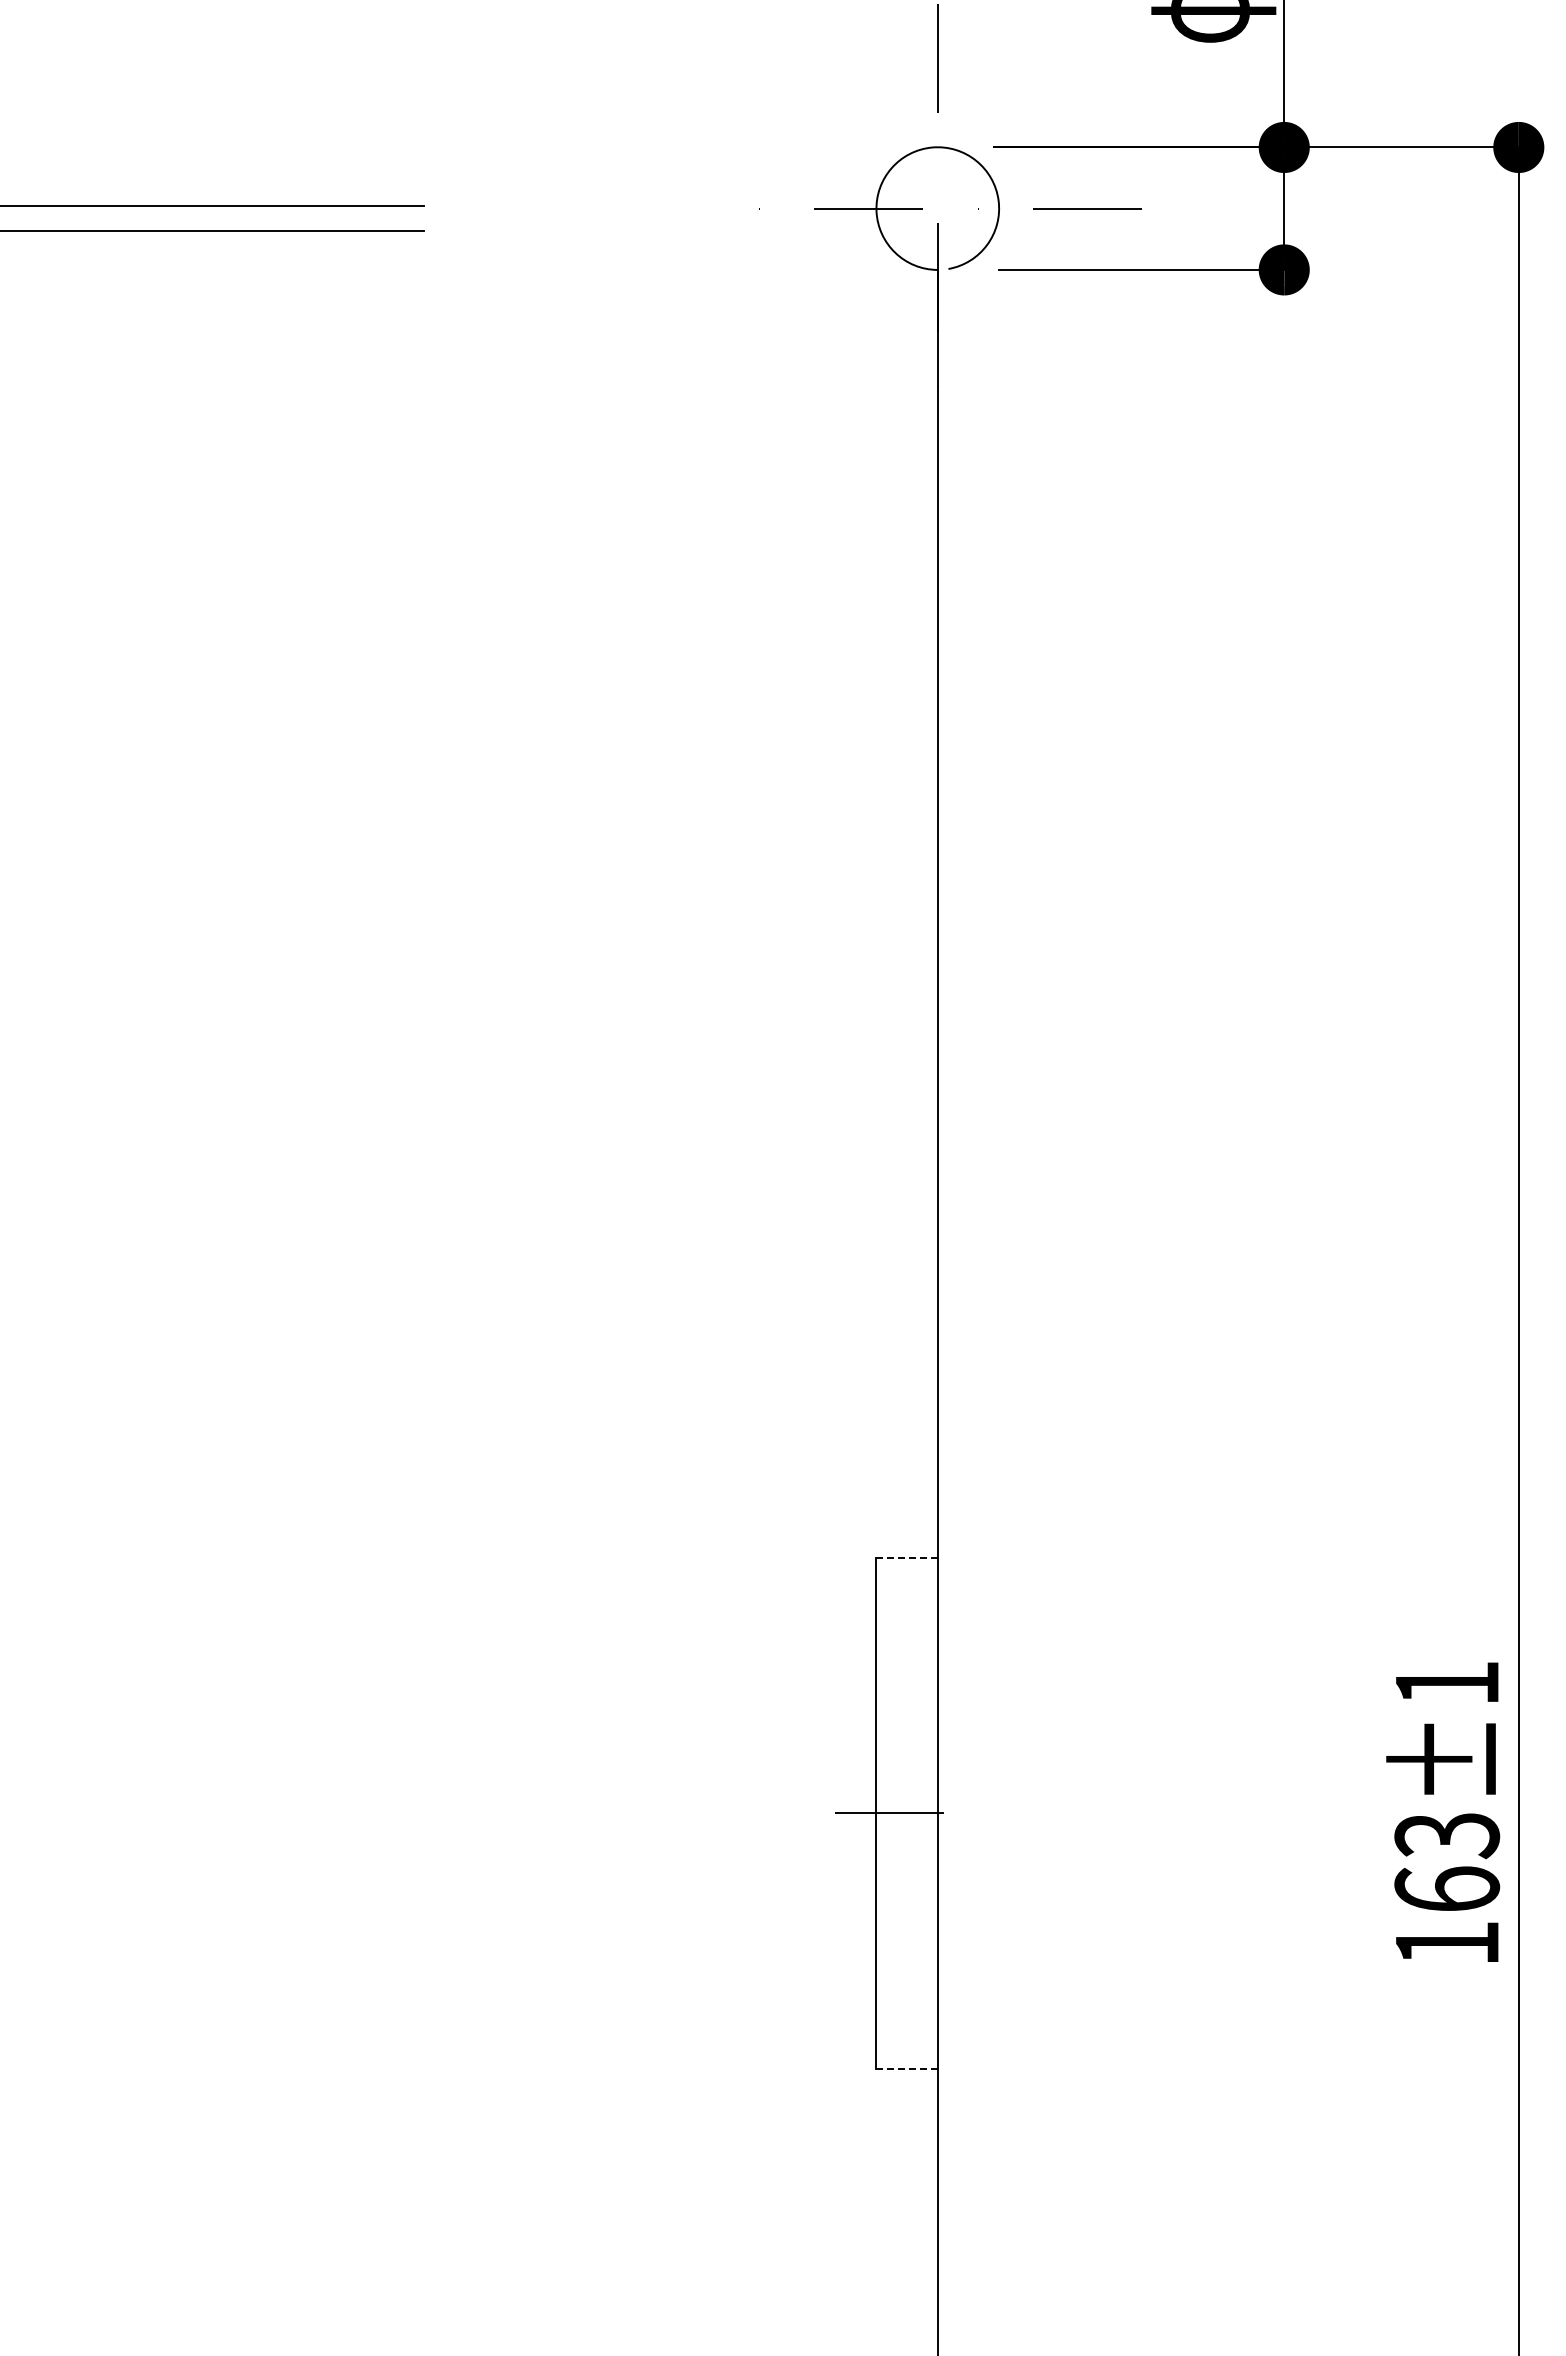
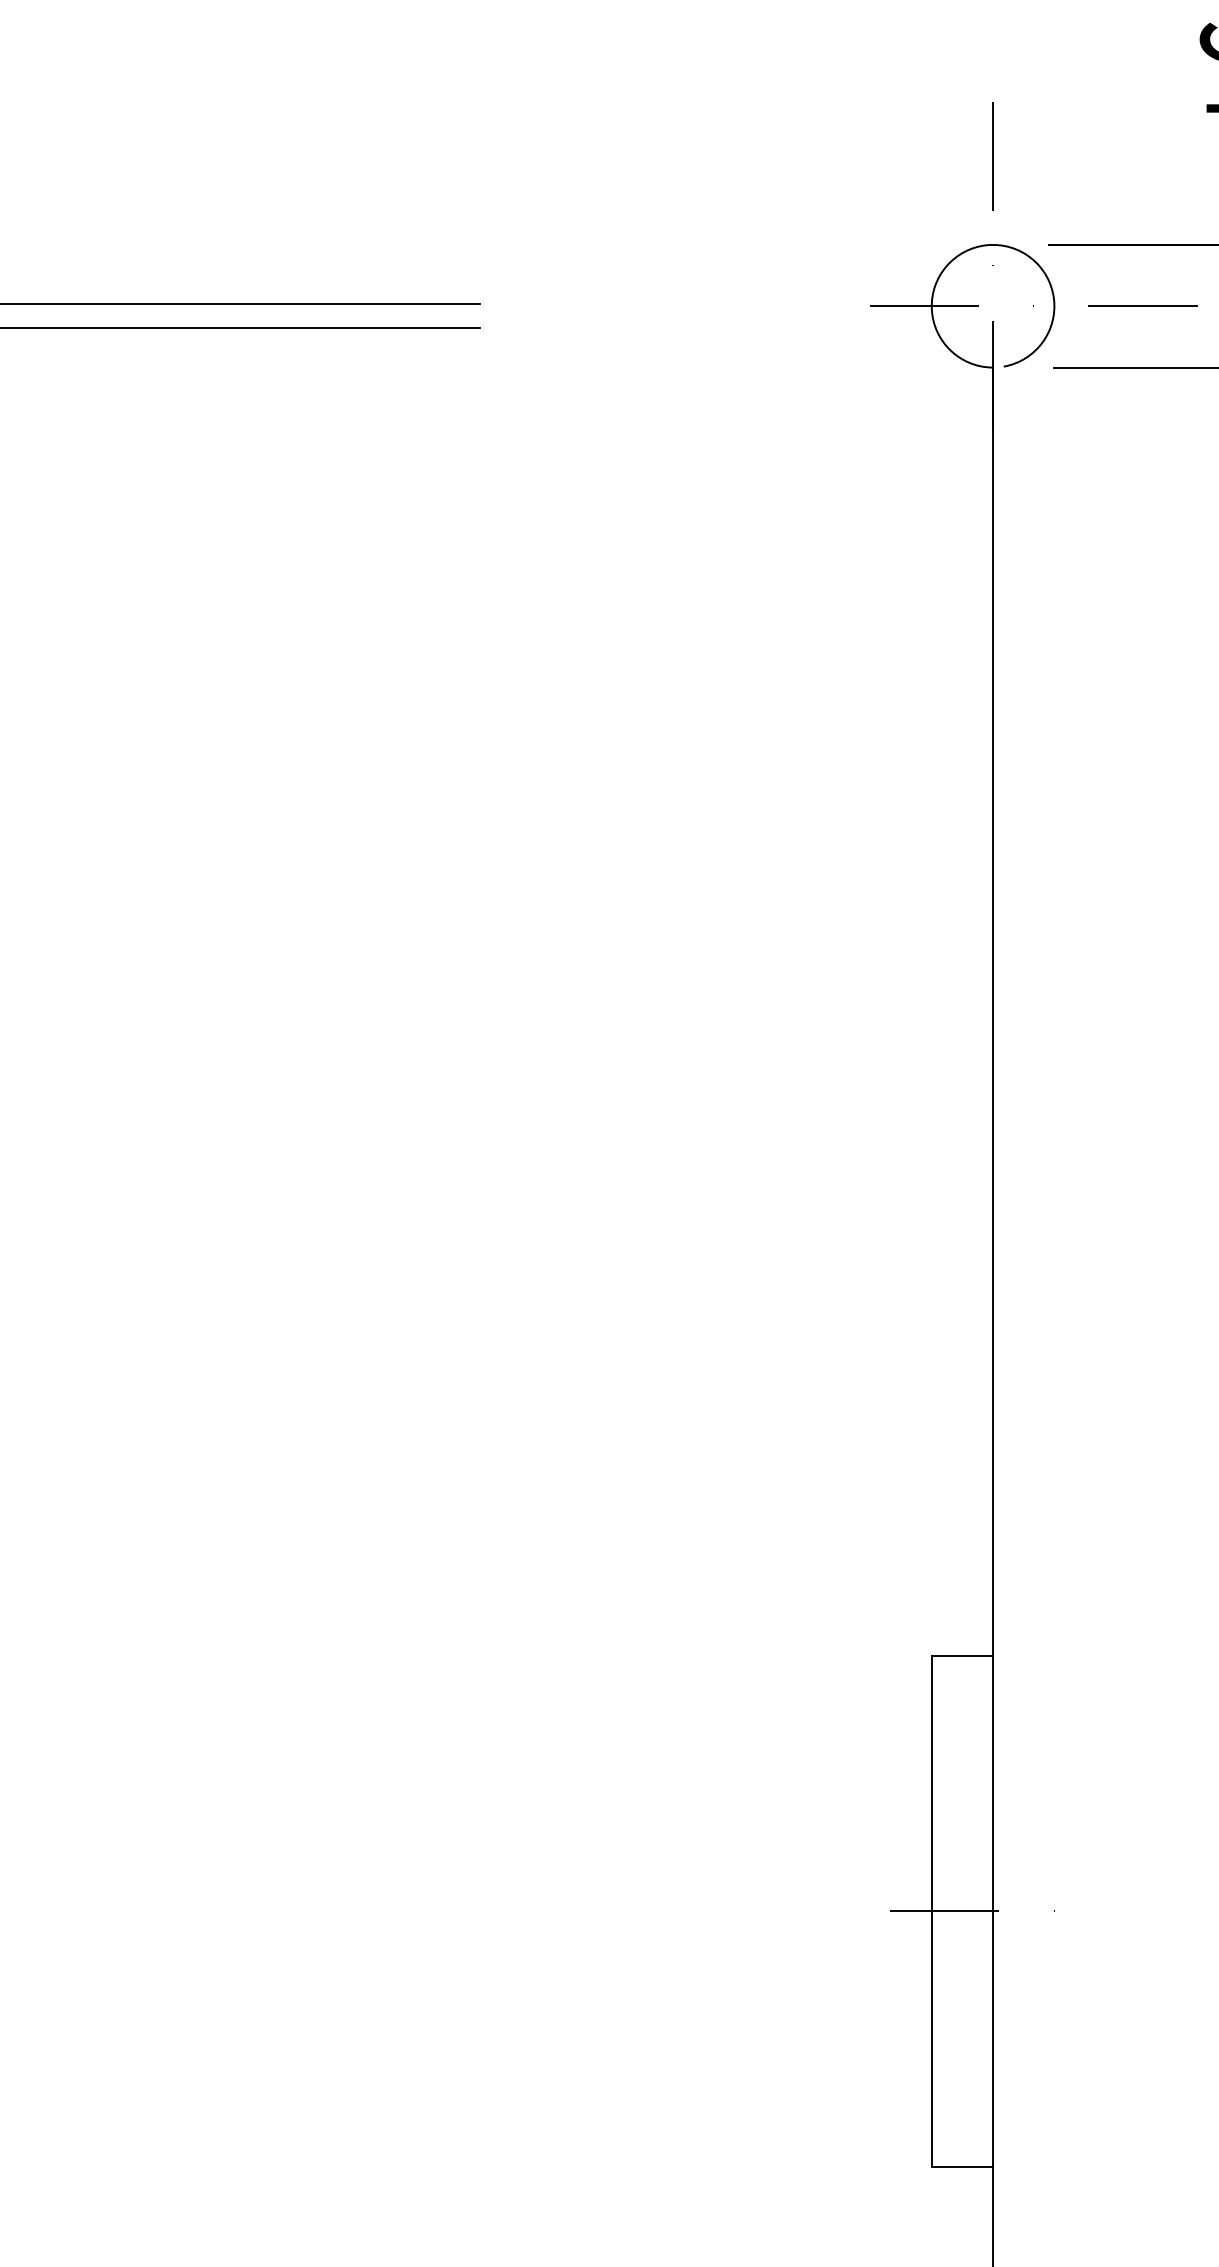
line: (907, 1557) -> (962, 1655), dashed -> solid
line: (907, 2068) -> (962, 2166), dashed -> solid

